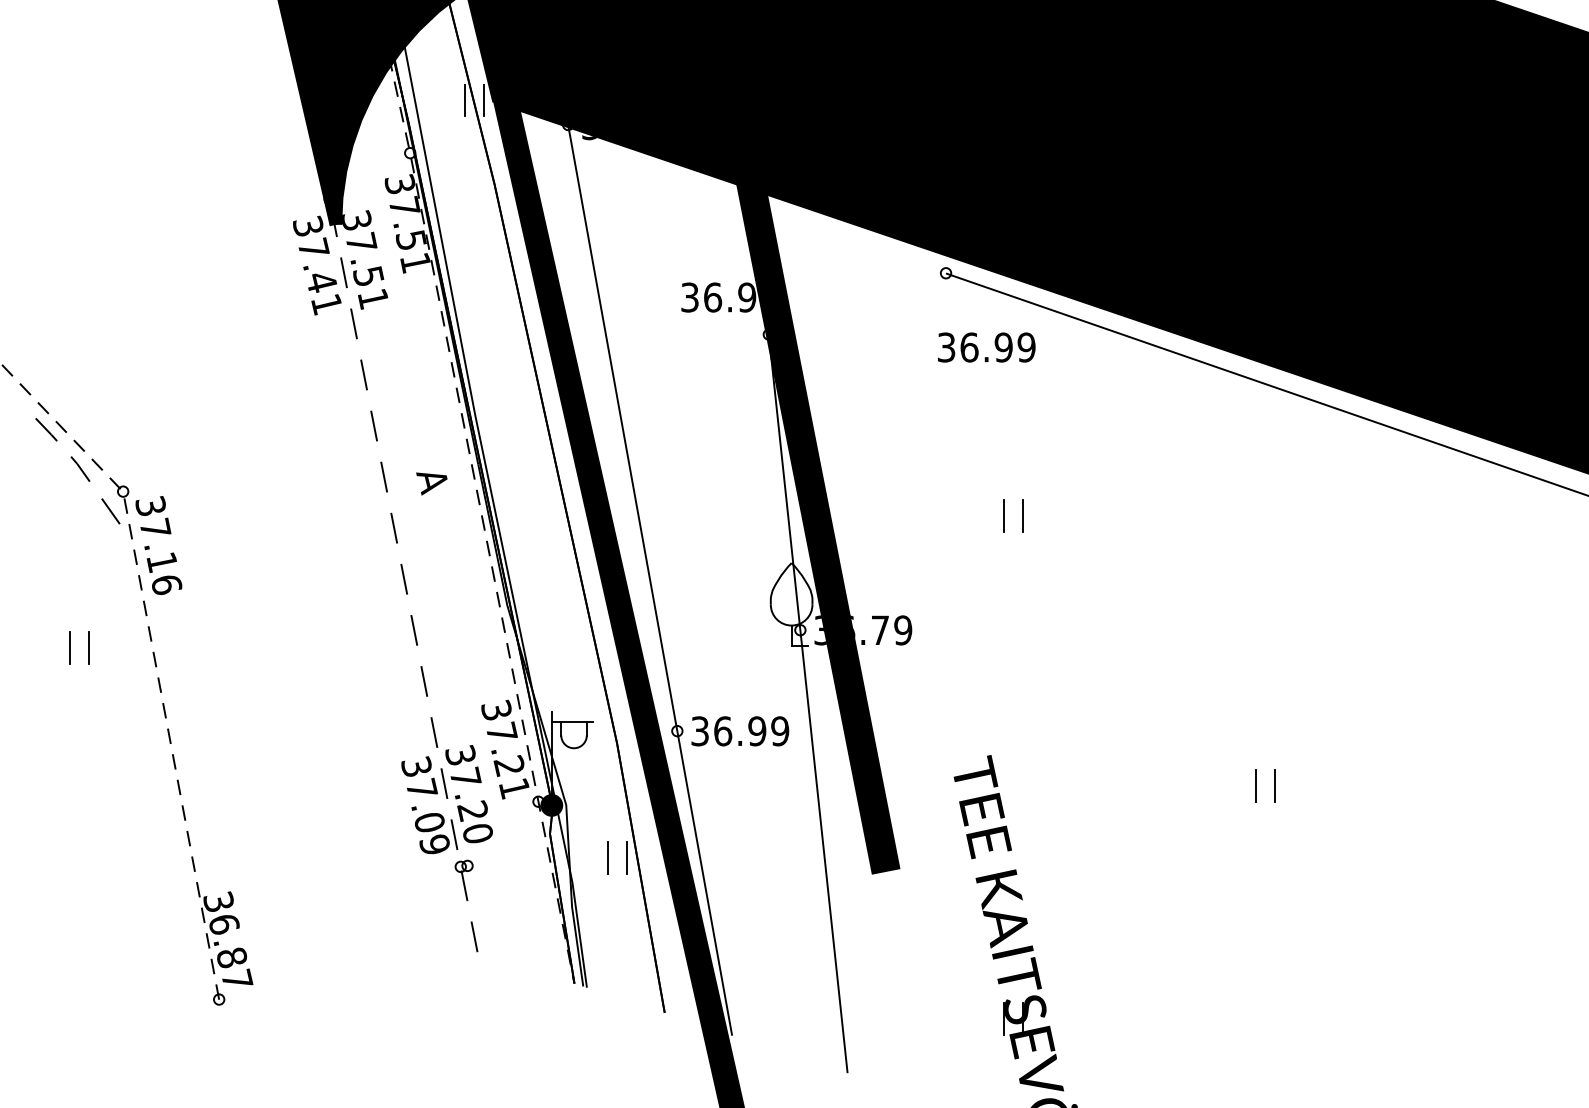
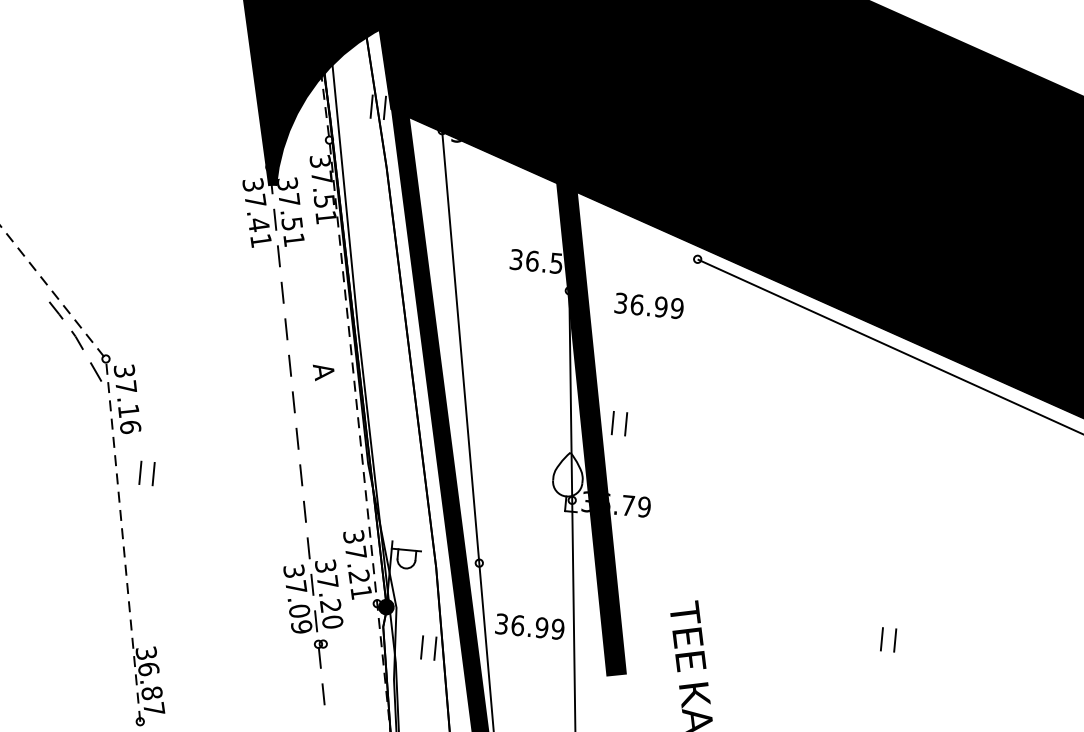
text: (747, 297) -> (556, 263), 36.94 -> 36.54
text: (986, 347) -> (649, 305), moved
part: (1004, 515) -> (613, 422), moved
part: (70, 647) -> (140, 472), moved
text: (740, 731) -> (530, 626), moved

